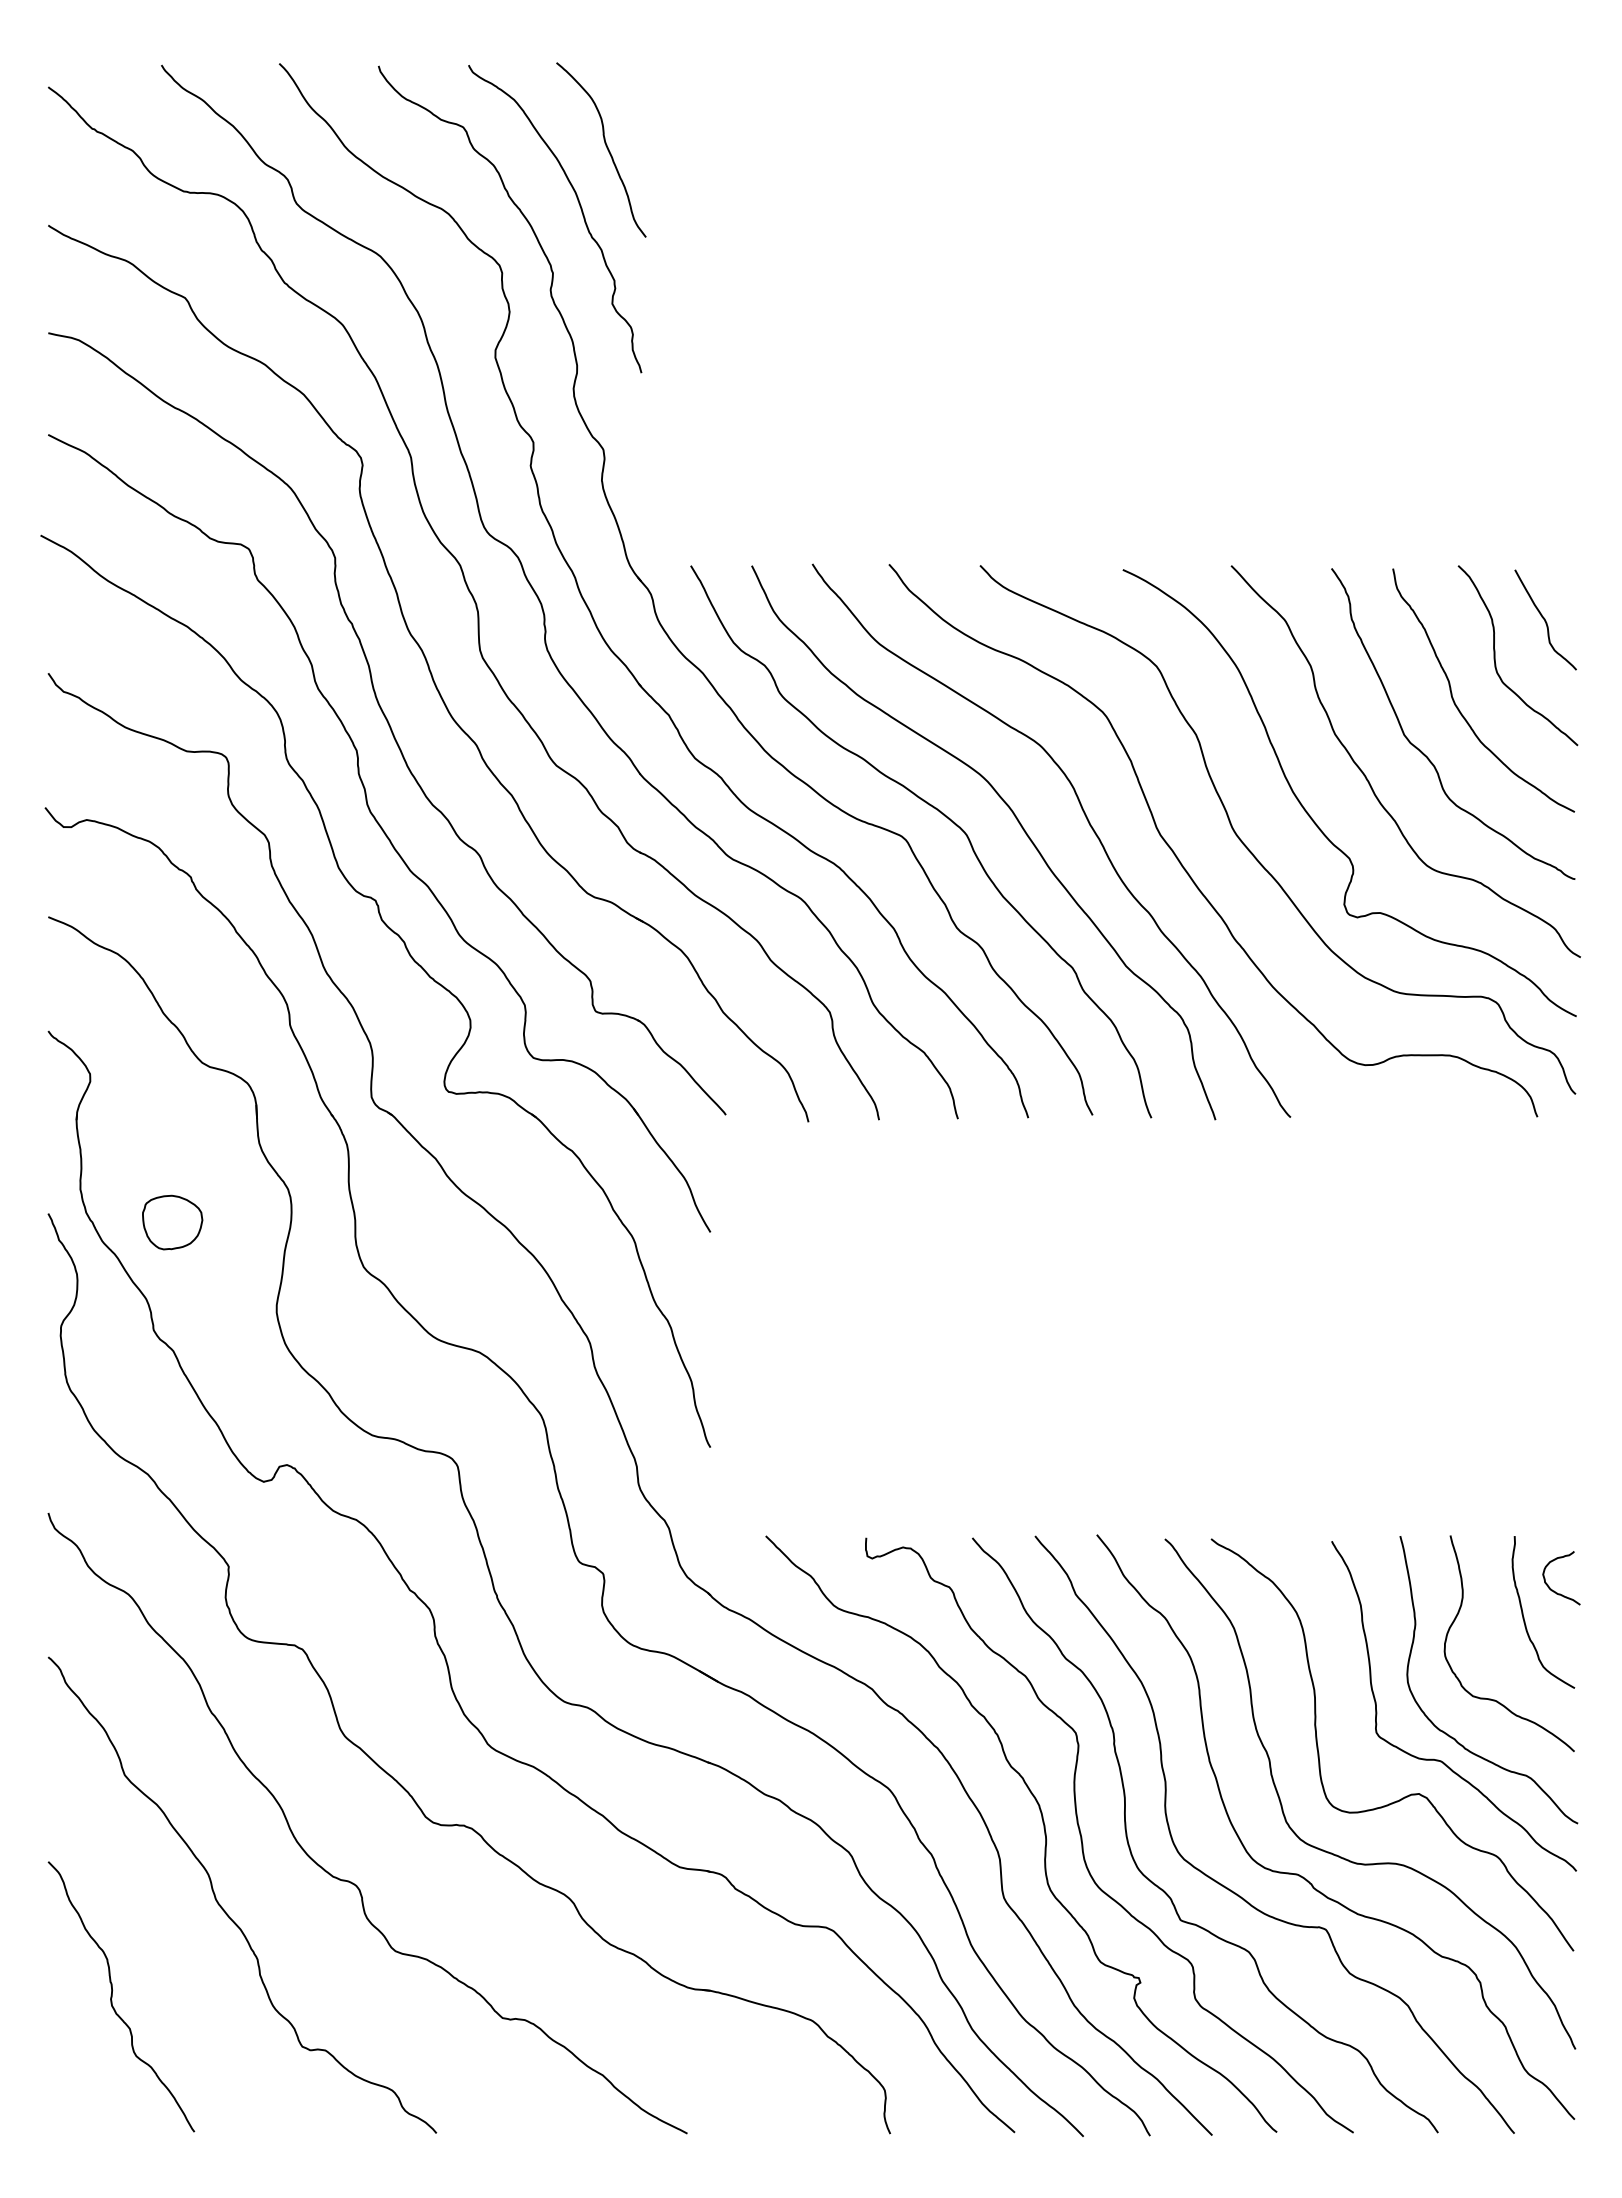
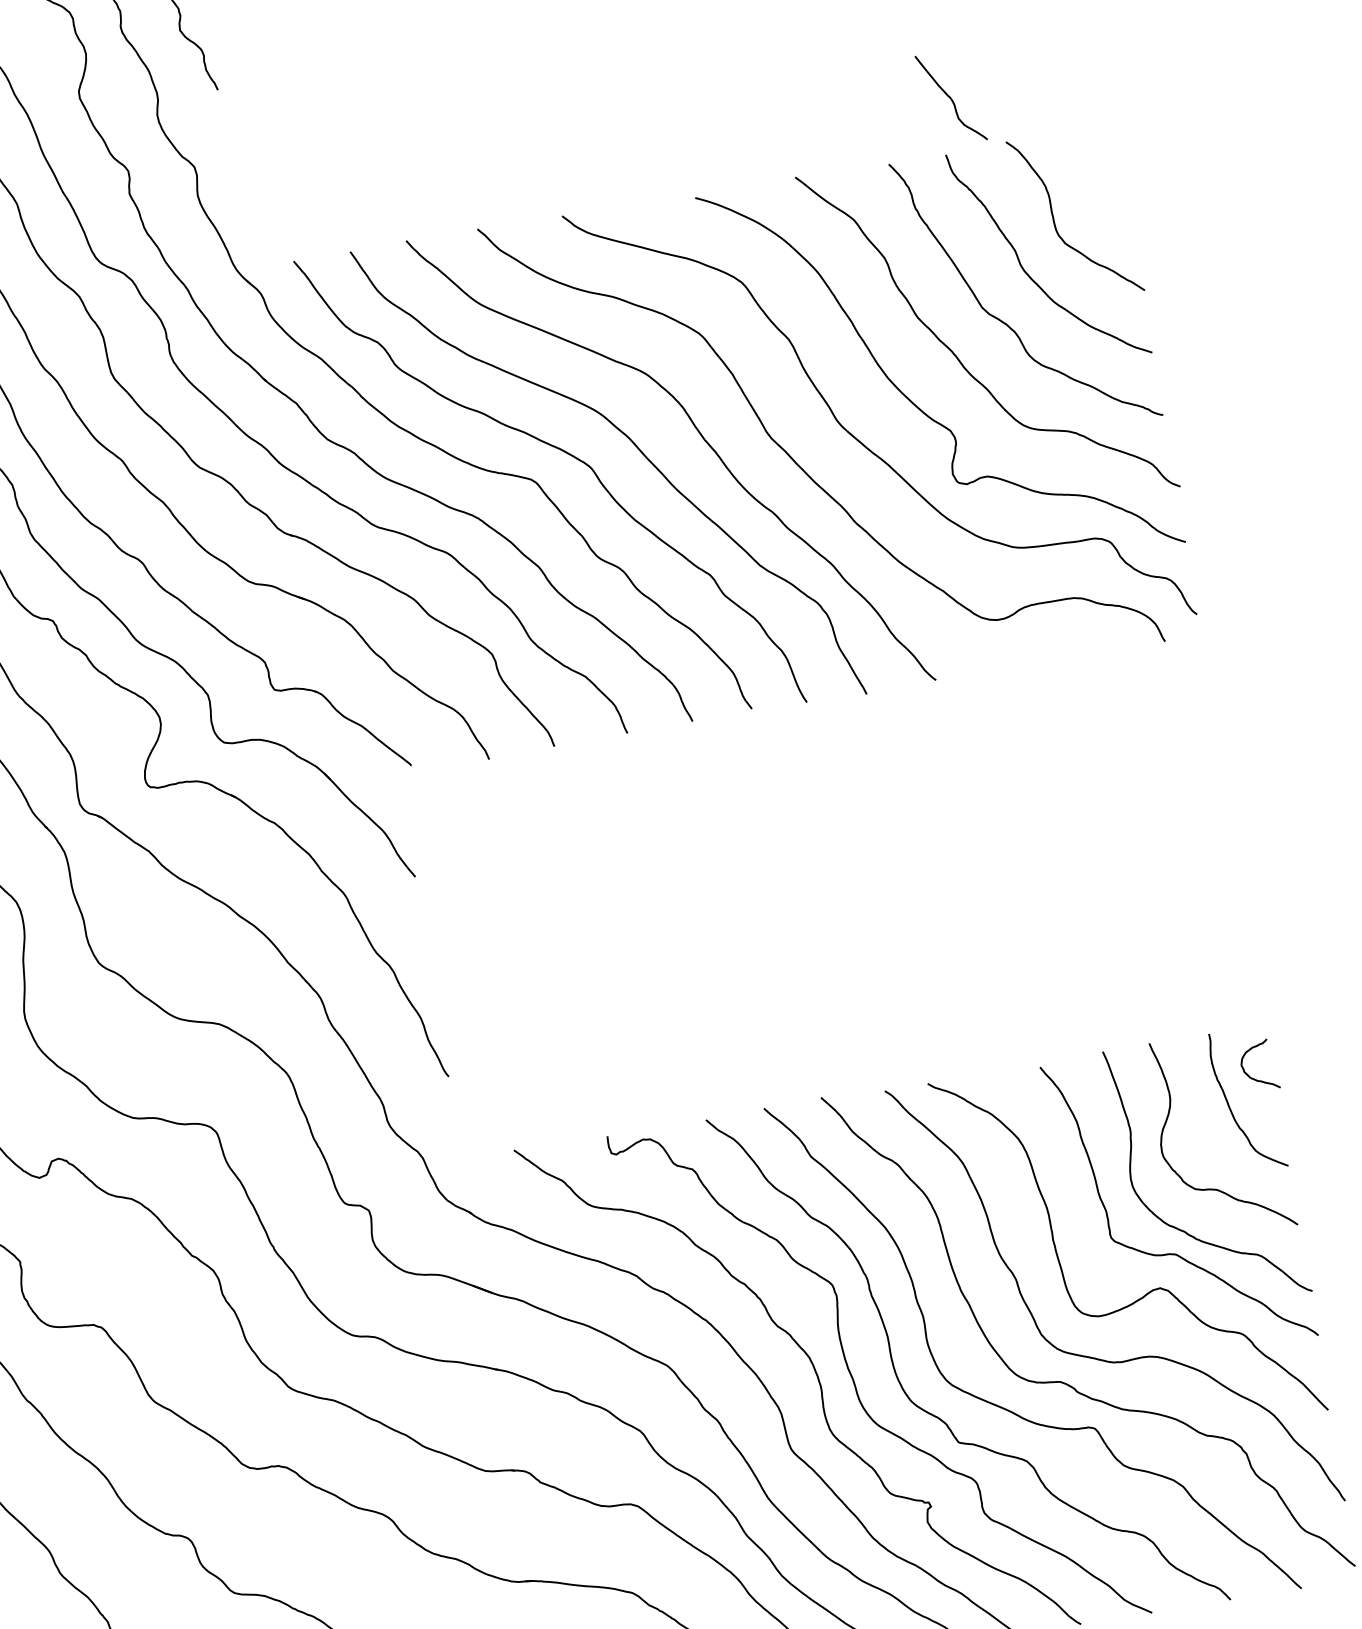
curve: (1545, 619) -> (951, 97), moved

